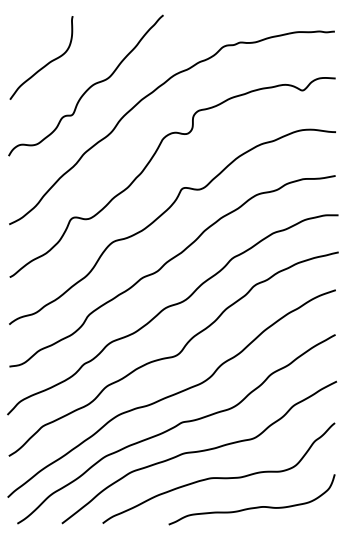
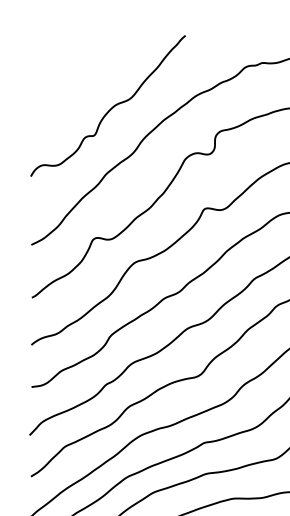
curve: (46, 63) -> (68, 83), removed

